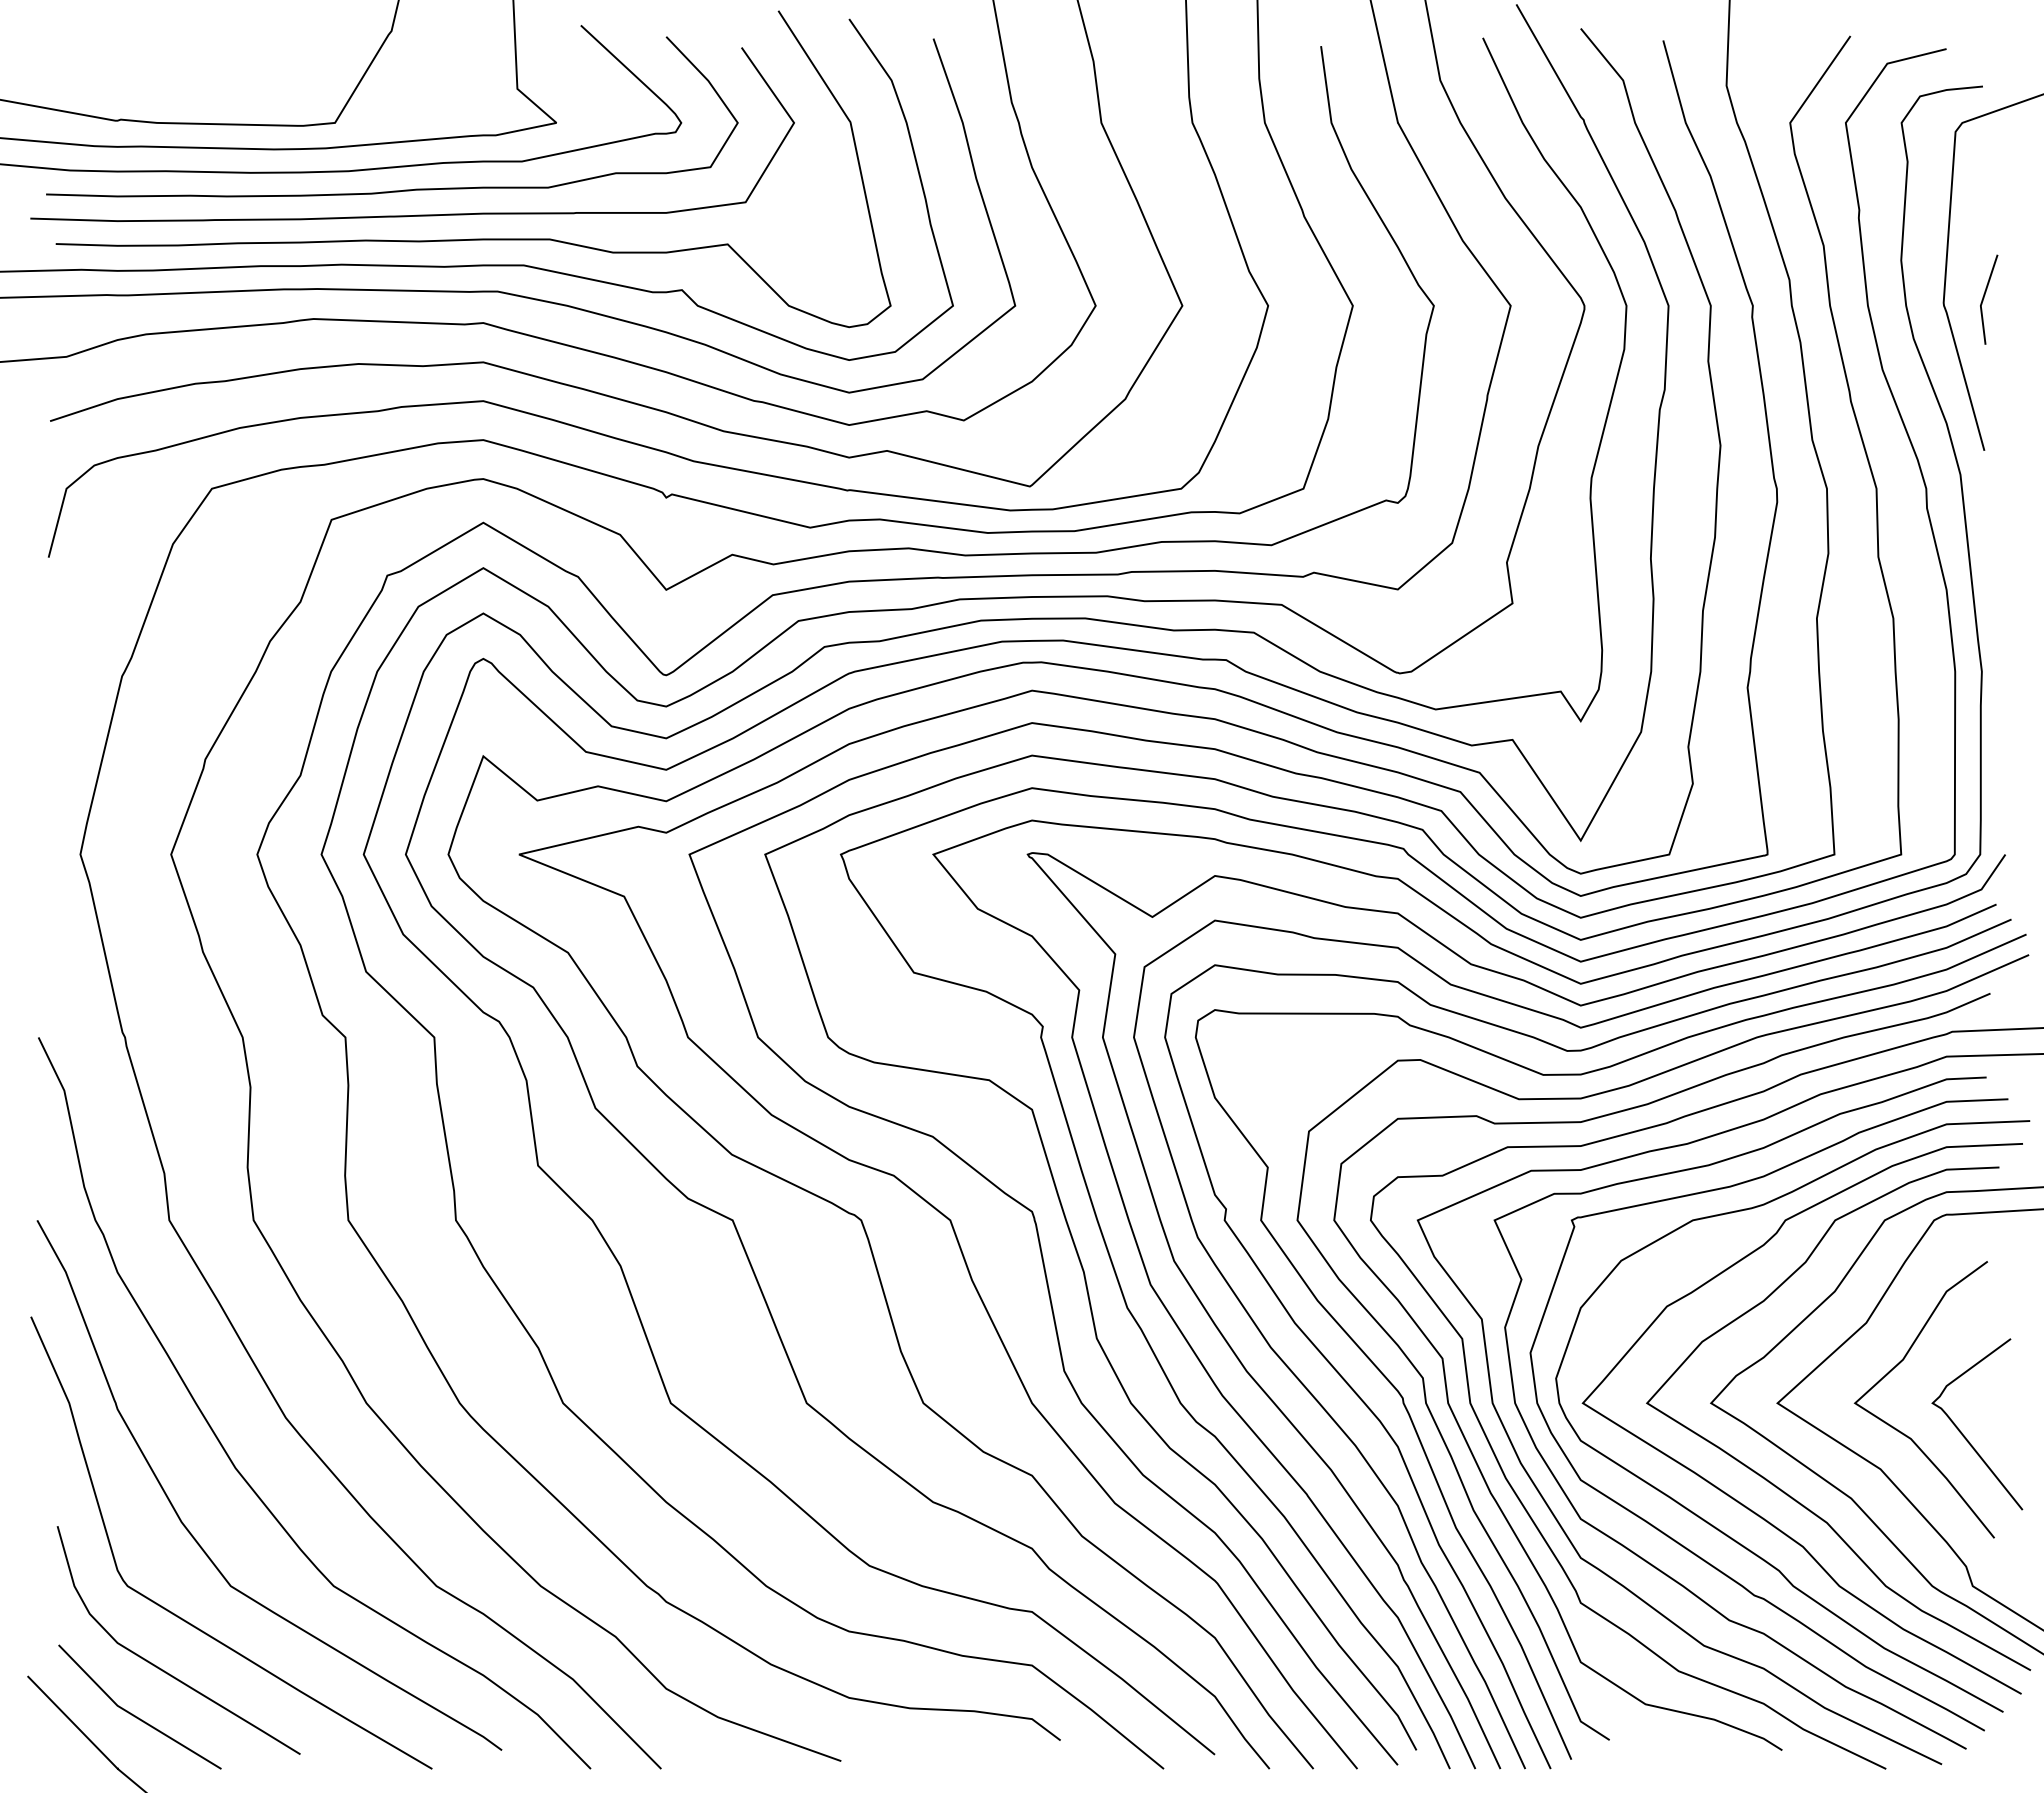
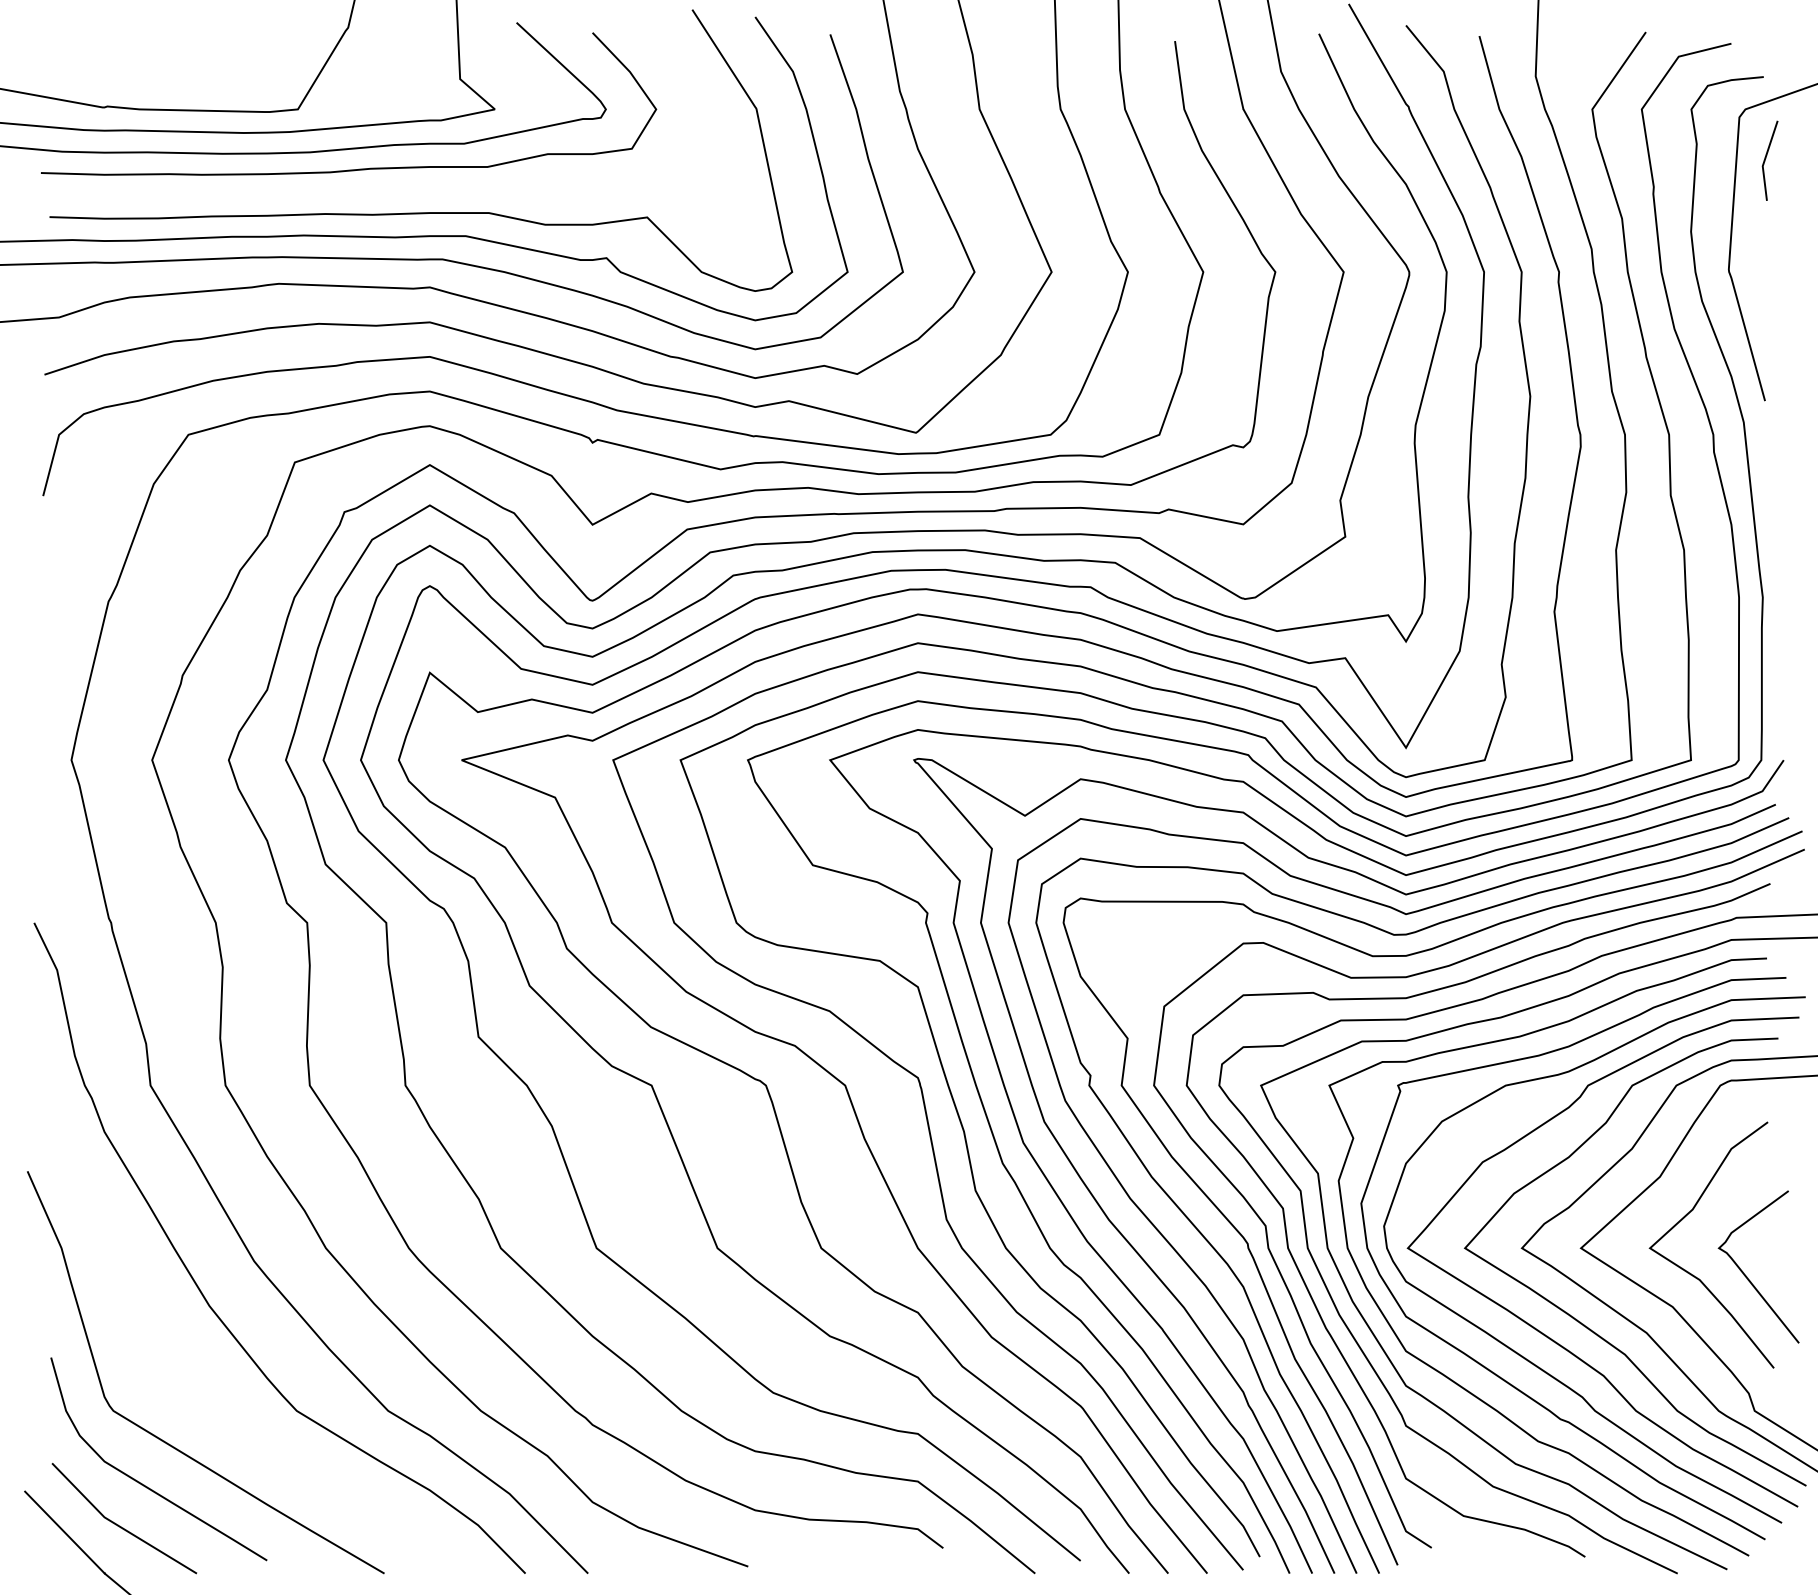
curve: (416, 214) -> (370, 190), removed
line: (1984, 298) -> (1766, 159), moved
curve: (196, 1539) -> (174, 1369), removed

